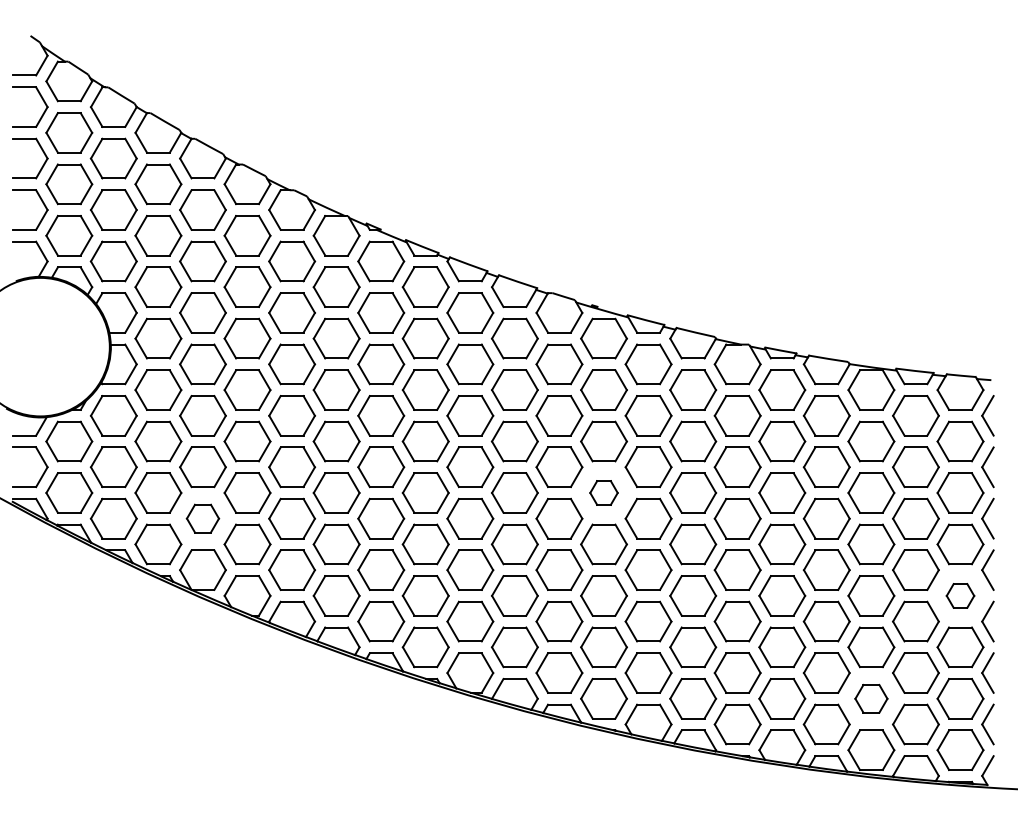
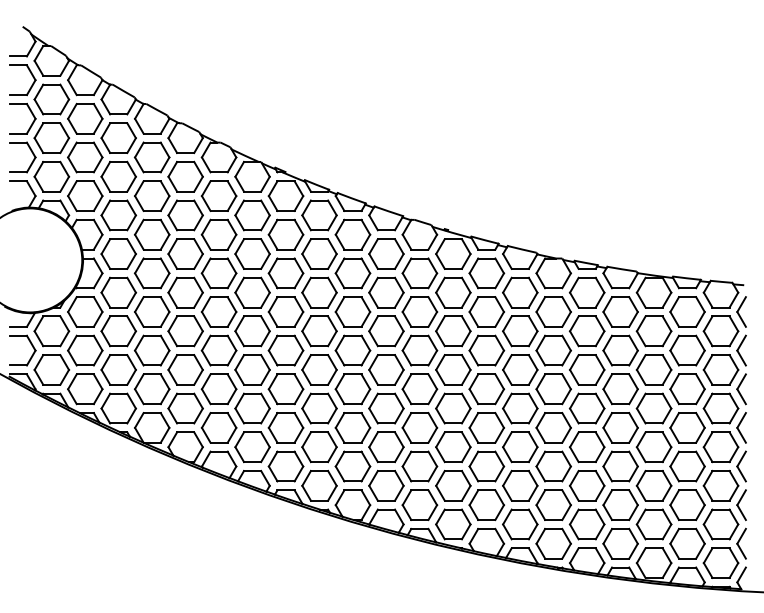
part: (603, 492) -> (452, 369), size x1.67
part: (202, 518) -> (151, 389), size x1.43
part: (960, 595) -> (721, 446), size x1.67
part: (871, 698) -> (654, 524), size x1.43

